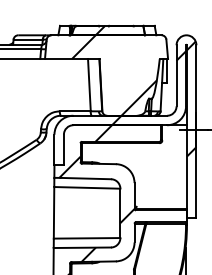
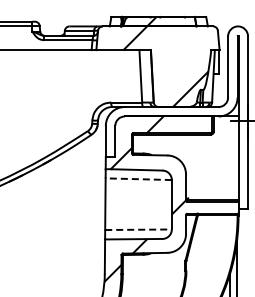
hatch: (153, 98) -> (205, 89), removed
line: (87, 188) -> (138, 179), solid -> dashed
line: (88, 238) -> (139, 229), solid -> dashed

